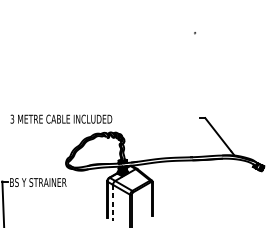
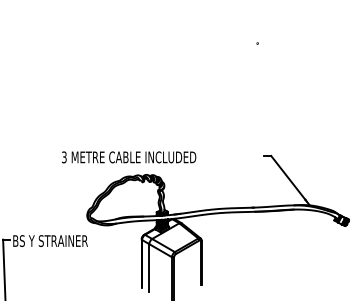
text: (61, 119) -> (129, 157), moved
line: (113, 203) -> (149, 268), dashed -> solid

